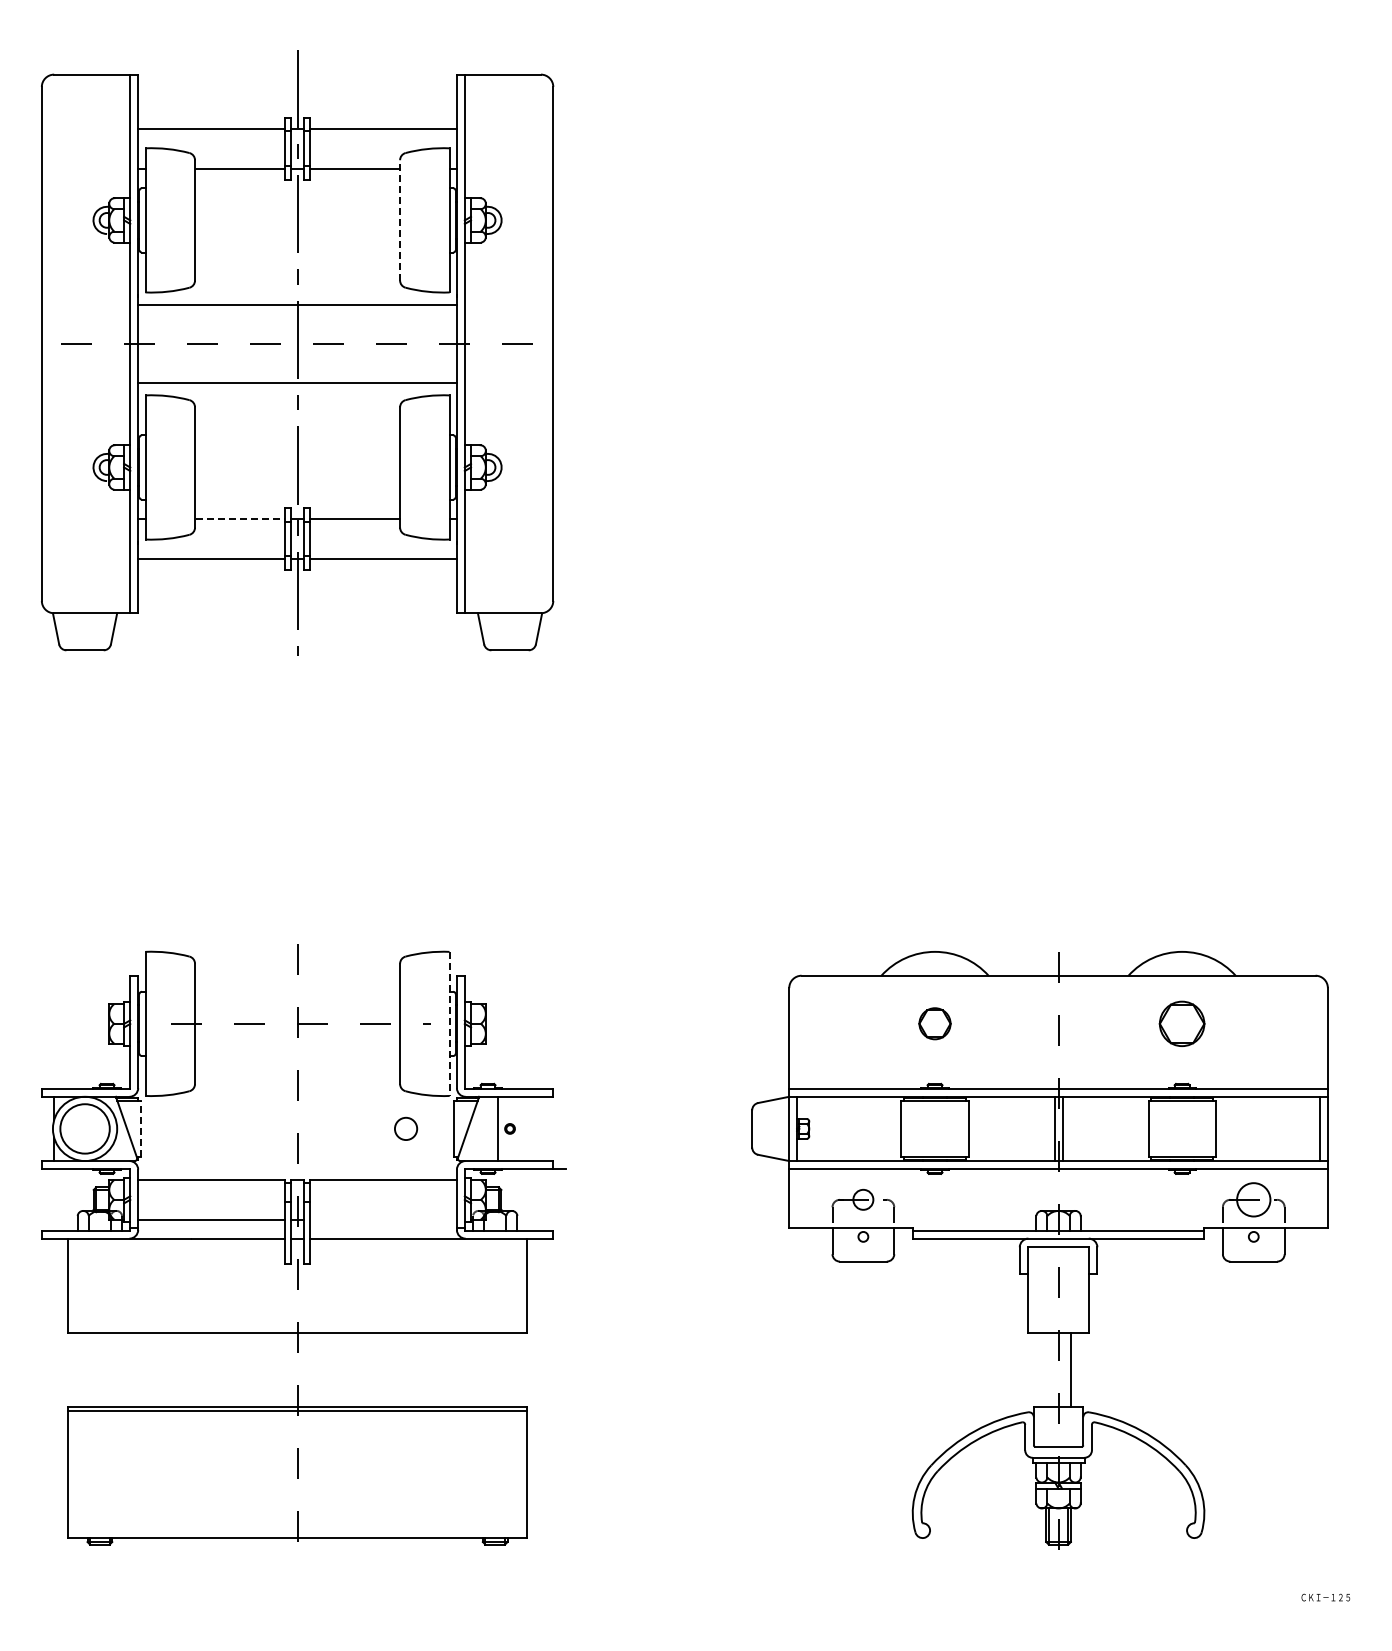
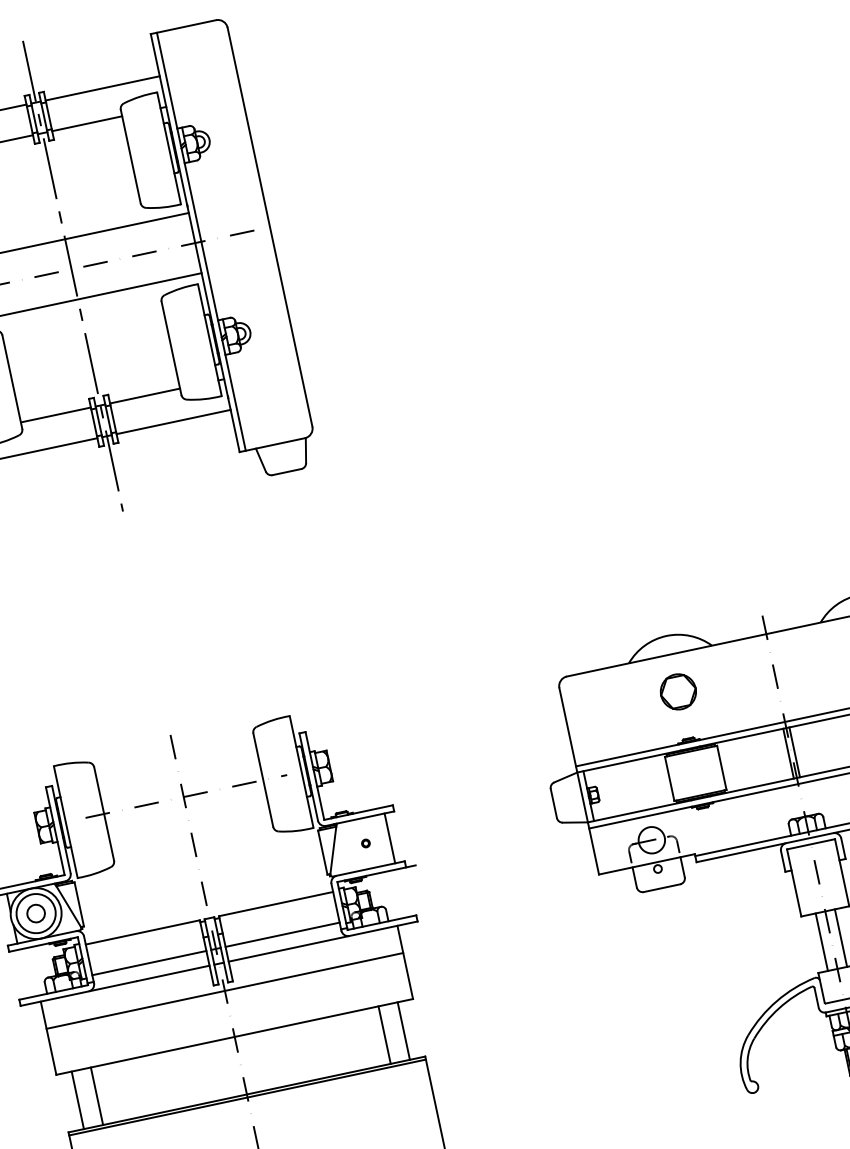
line: (400, 219) -> (130, 155), dashed -> solid
line: (241, 519) -> (57, 414), dashed -> solid
part: (934, 1023) -> (677, 691), size x1.43
line: (449, 1024) -> (301, 772), dashed -> solid
line: (140, 1128) -> (79, 904), dashed -> solid
circle: (406, 1128) -> (36, 913), moved
line: (497, 1128) -> (389, 838), moved
circle: (863, 1199) -> (651, 839), size x1.67
line: (382, 1219) -> (281, 934), added
line: (297, 1273) -> (224, 990), added
line: (87, 1370) -> (77, 1100), added
line: (112, 1370) -> (97, 1096), added
line: (482, 1370) -> (384, 1035), added
line: (507, 1370) -> (403, 1031), added
line: (1046, 1370) -> (822, 942), added

